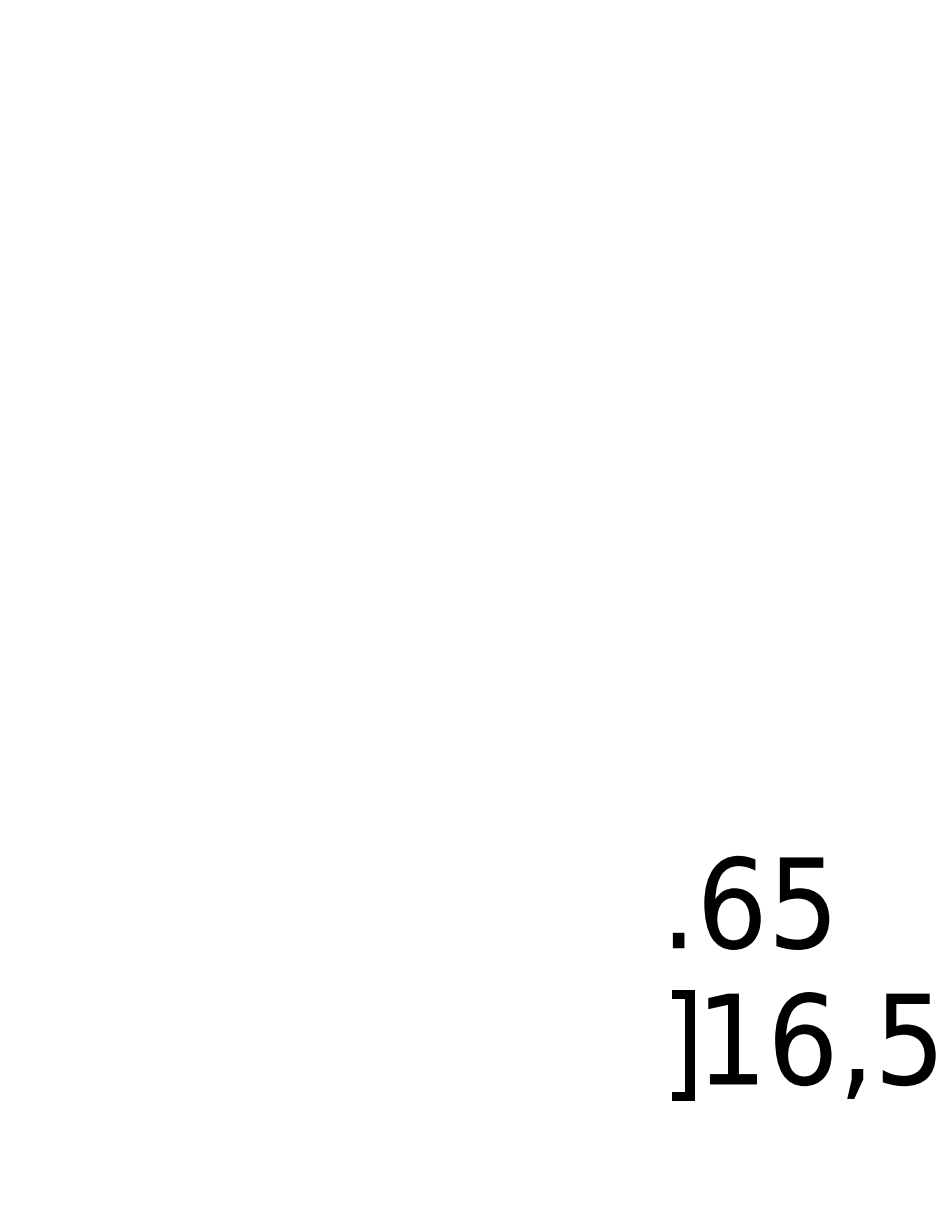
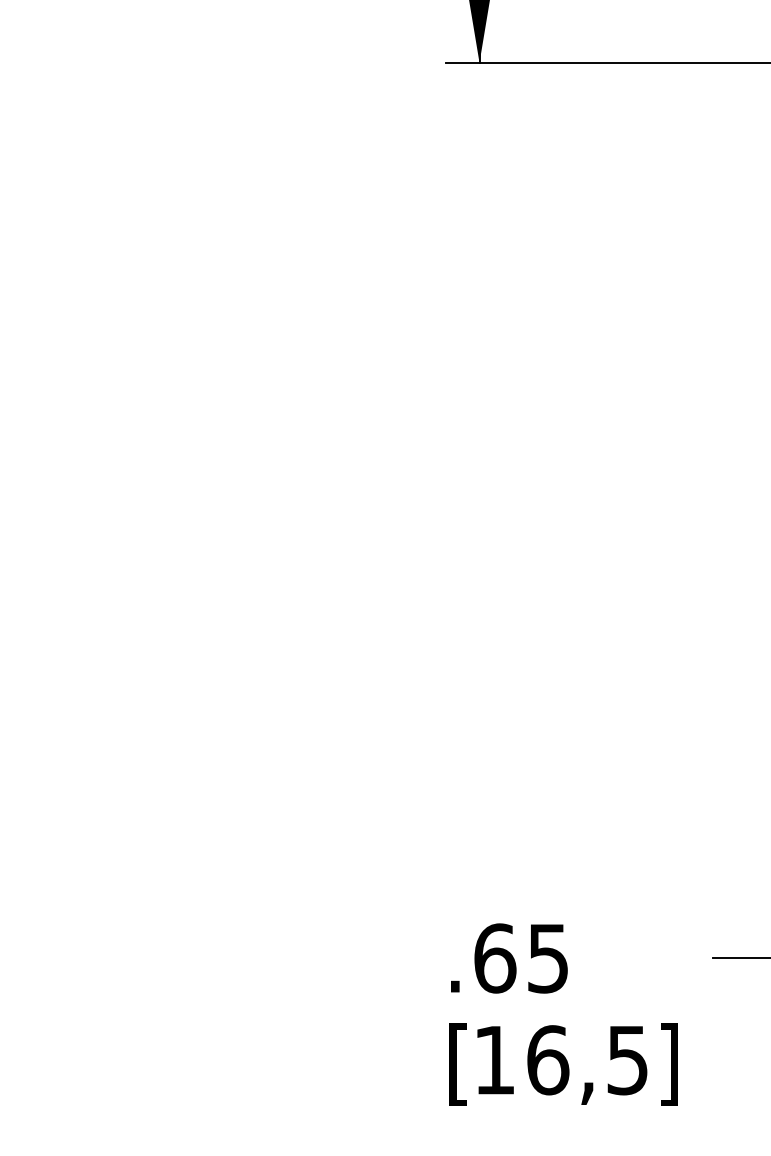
text: (682, 1044) -> (458, 1064), ] -> [

